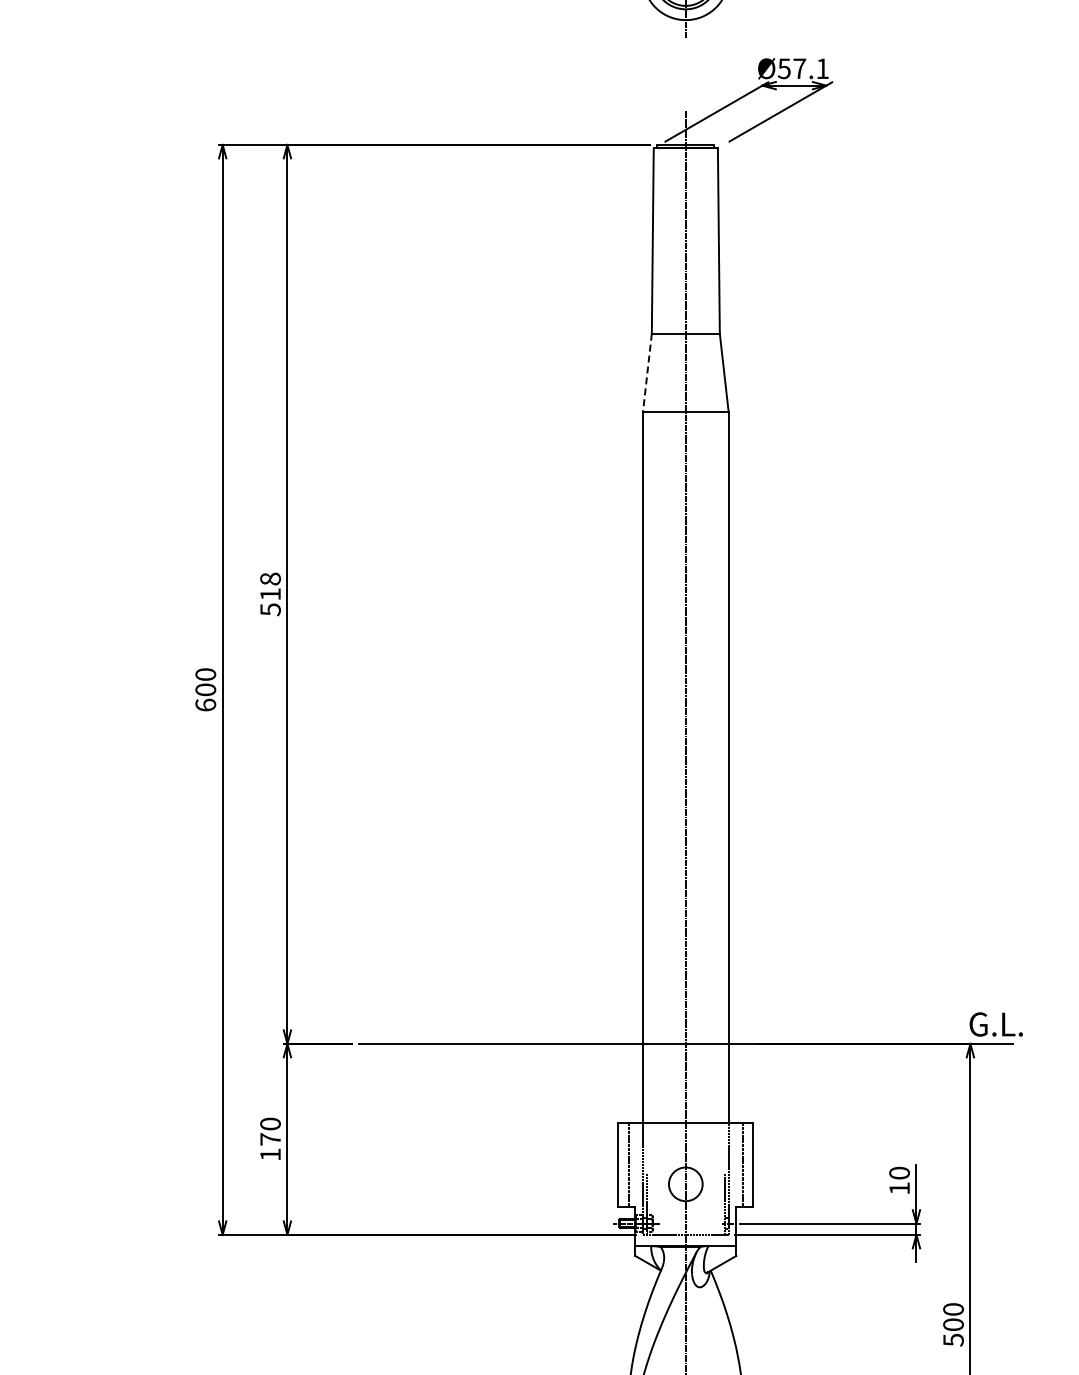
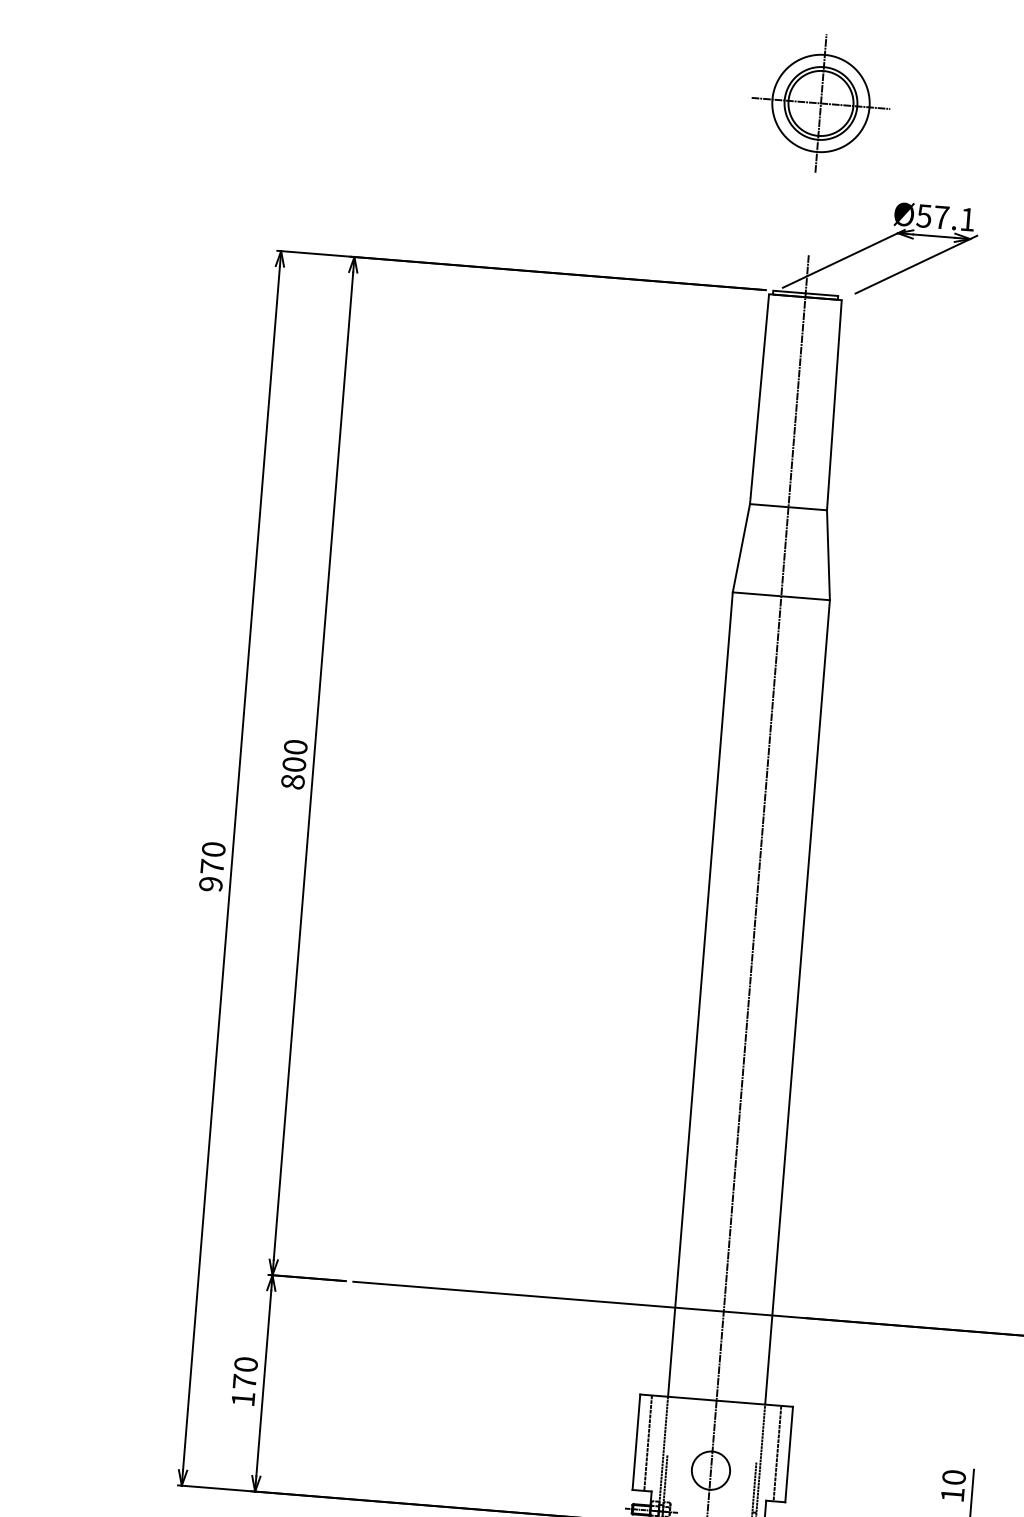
line: (647, 373) -> (741, 548), dashed -> solid
text: (270, 594) -> (294, 764), 518 -> 800
text: (205, 697) -> (211, 875), 600 -> 970

